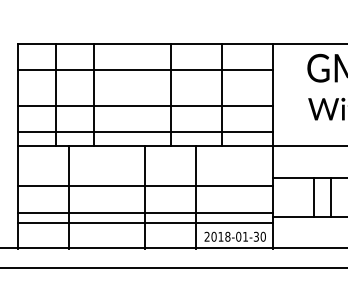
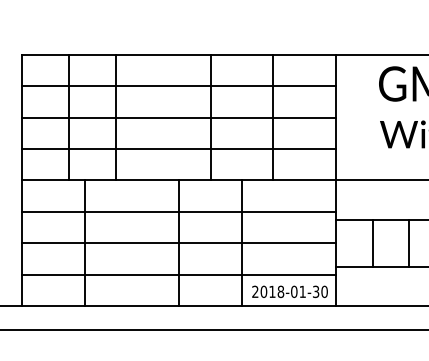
line: (144, 105) -> (178, 117), moved
line: (144, 131) -> (178, 149), moved
line: (144, 185) -> (178, 211), moved
line: (313, 197) -> (372, 243), moved
line: (144, 213) -> (178, 243), moved

